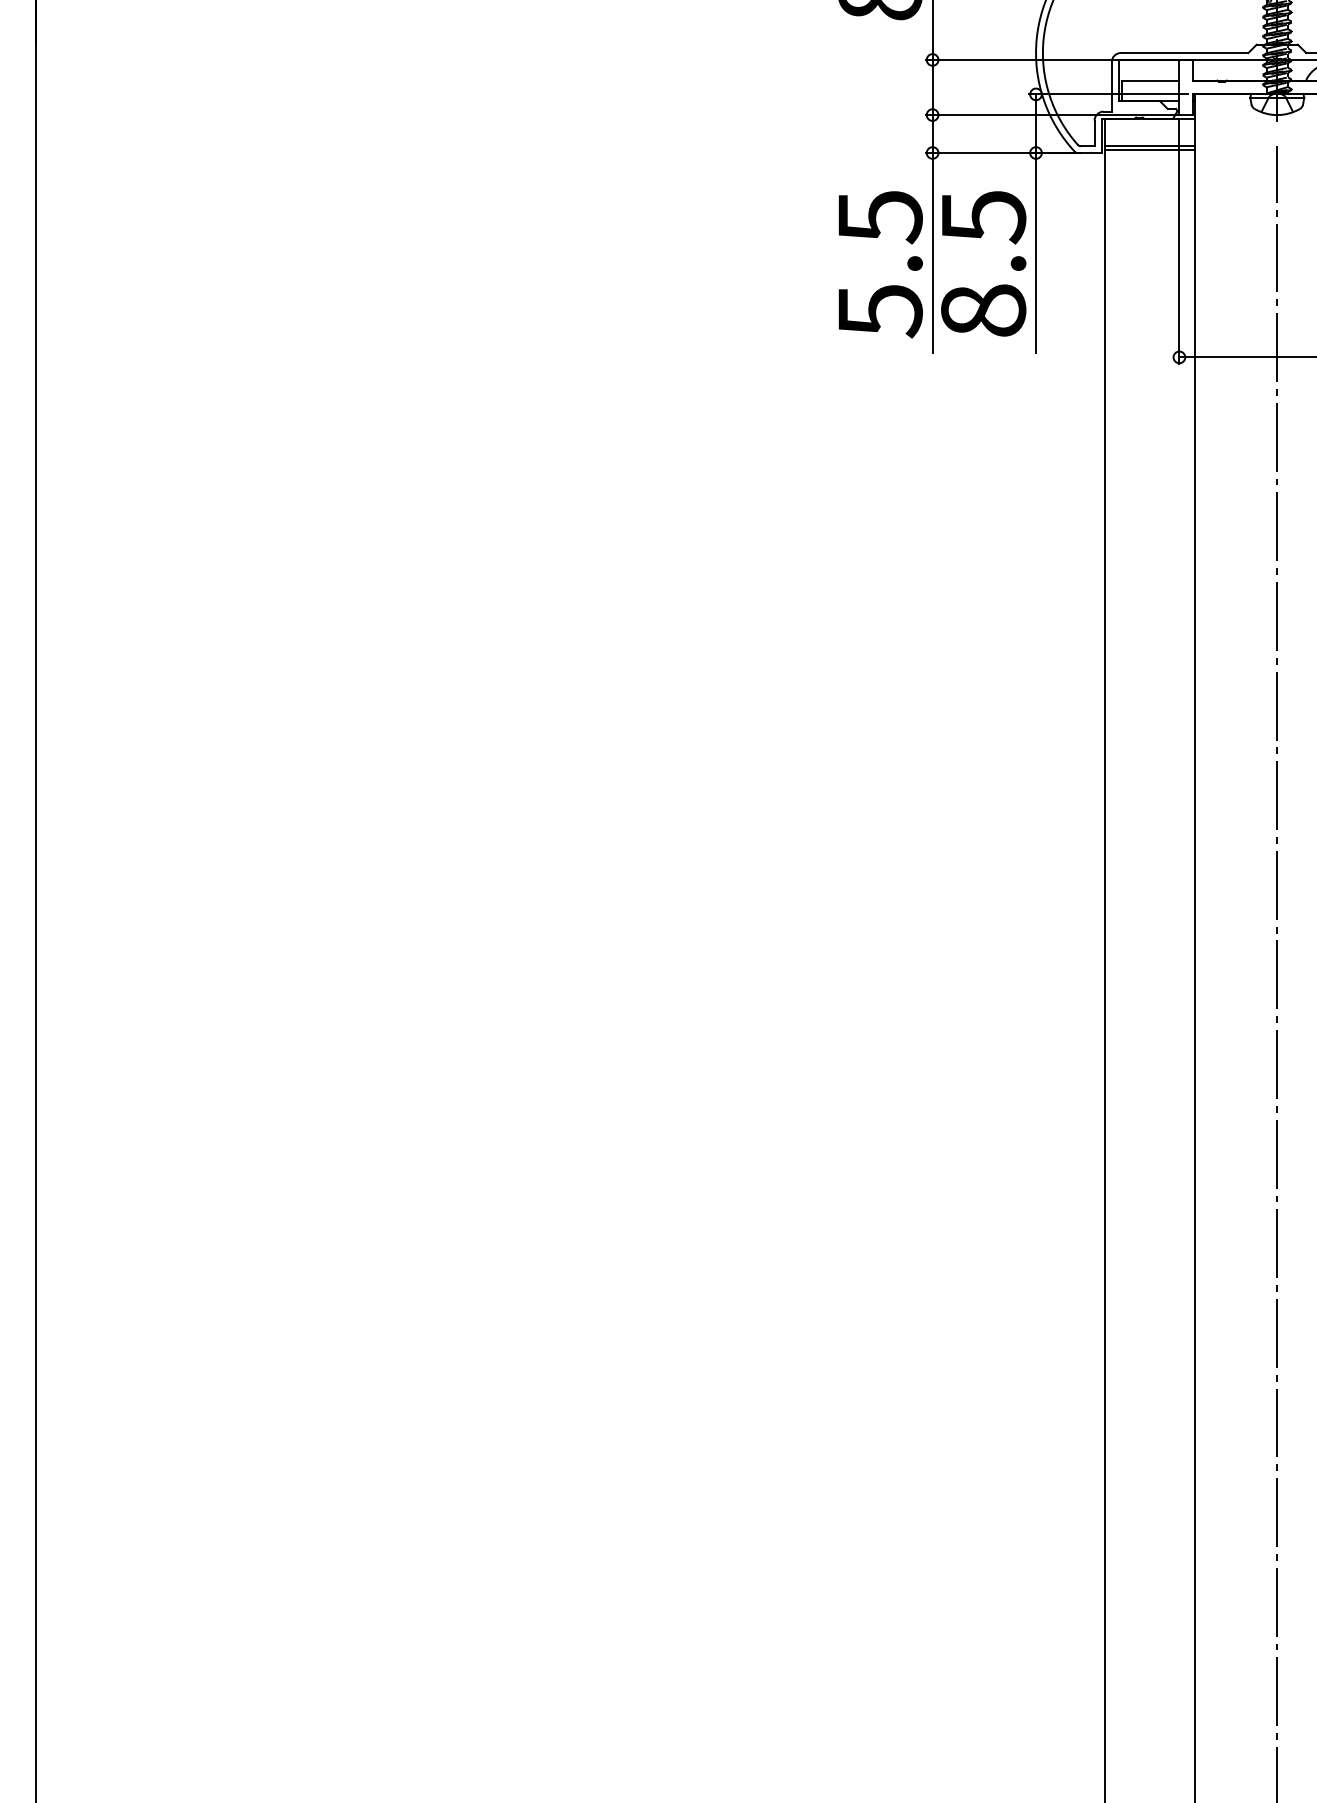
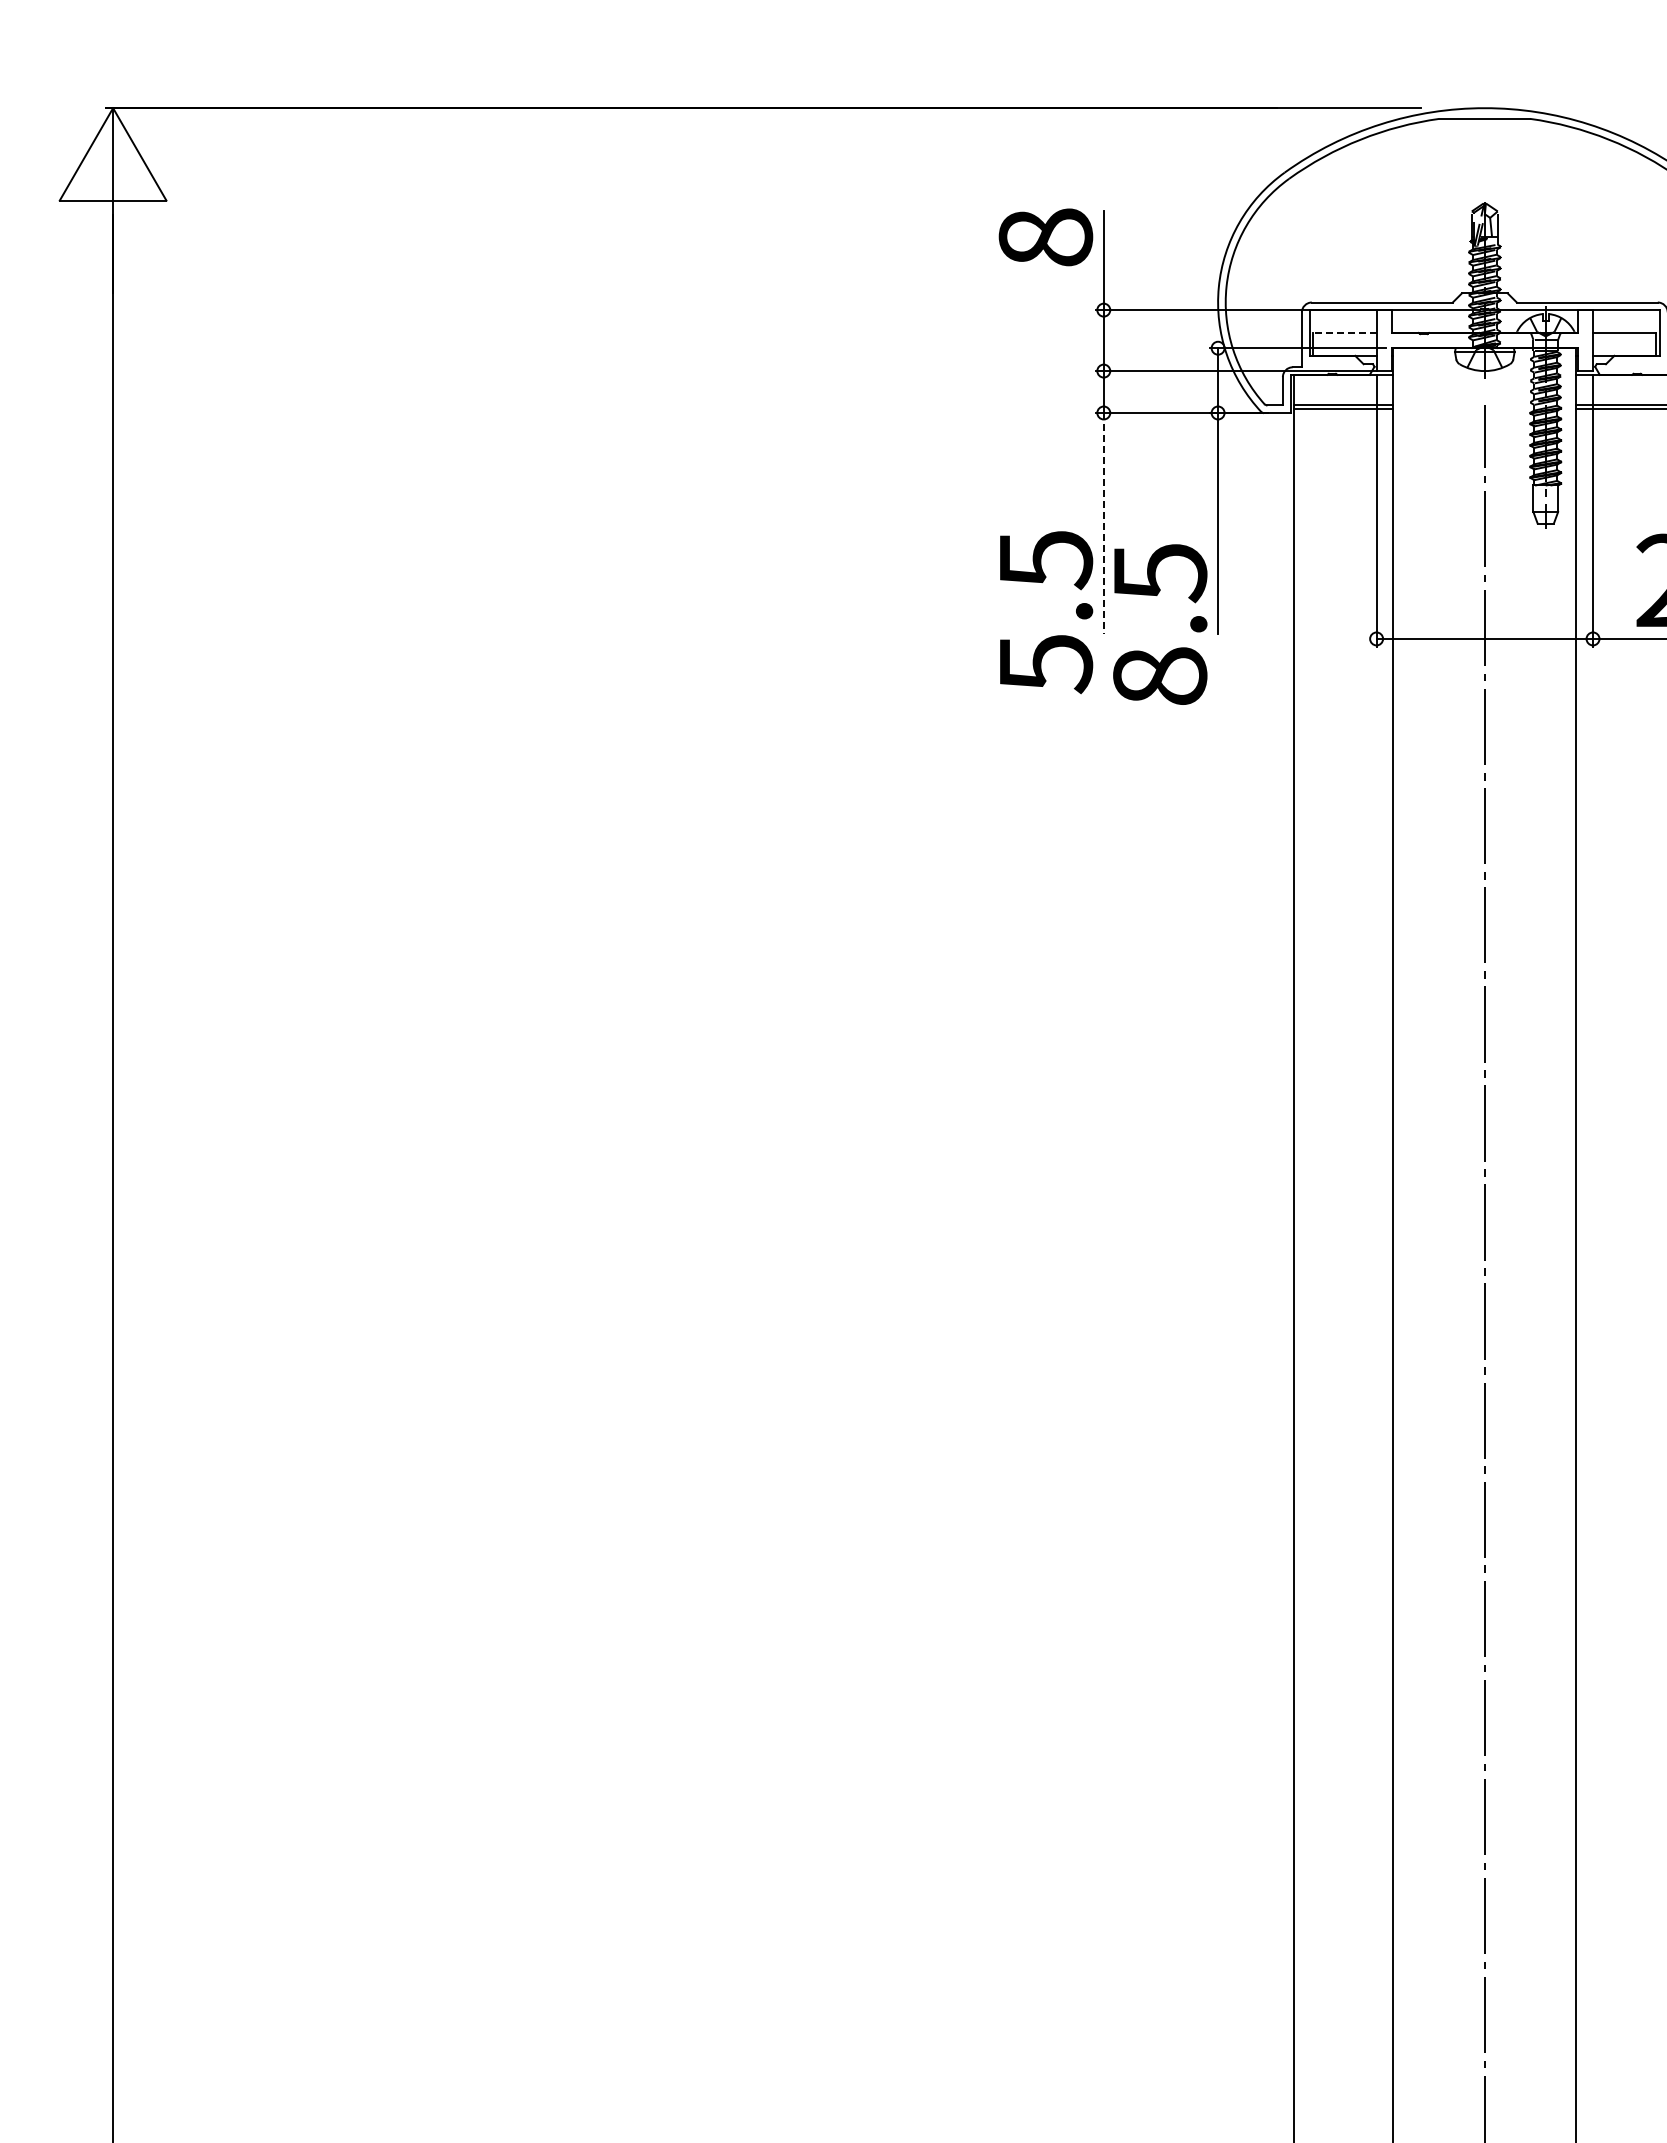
line: (1150, 80) -> (1344, 332), solid -> dashed
line: (932, 253) -> (1103, 524), solid -> dashed
text: (983, 263) -> (1160, 624), moved
text: (880, 264) -> (1046, 612), moved

